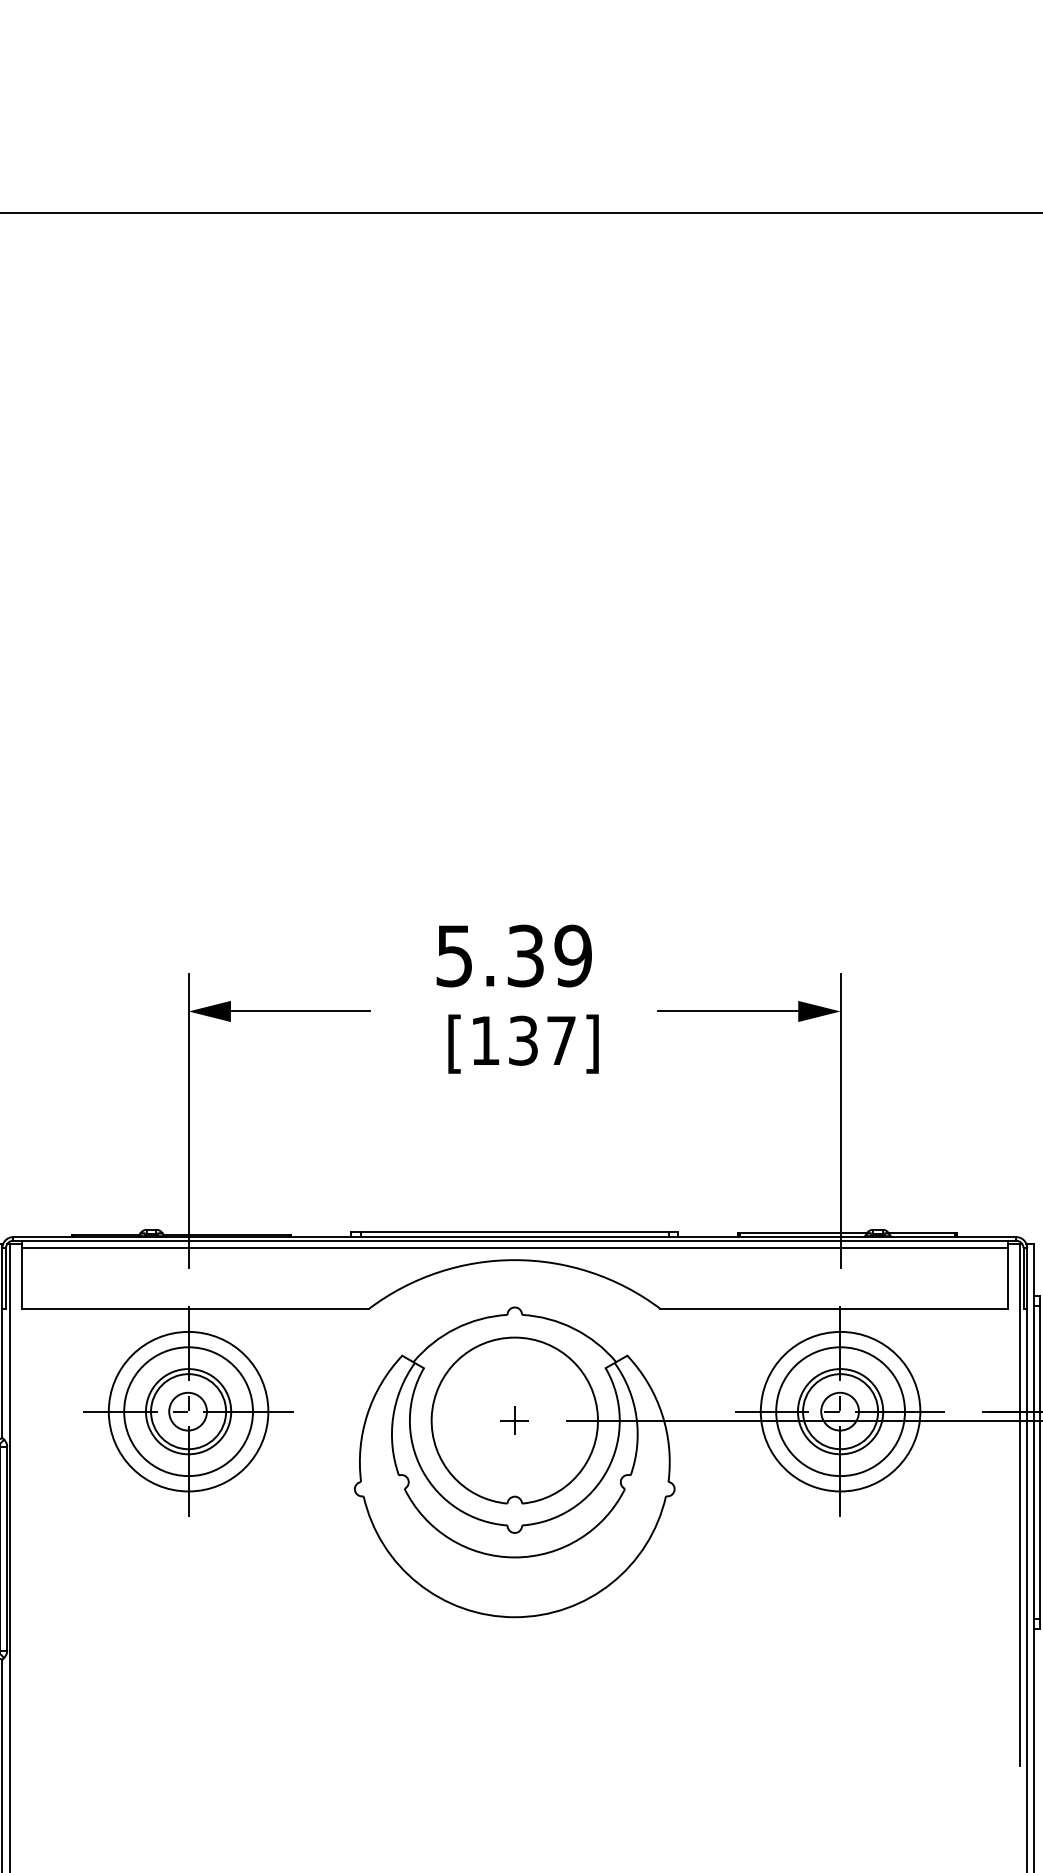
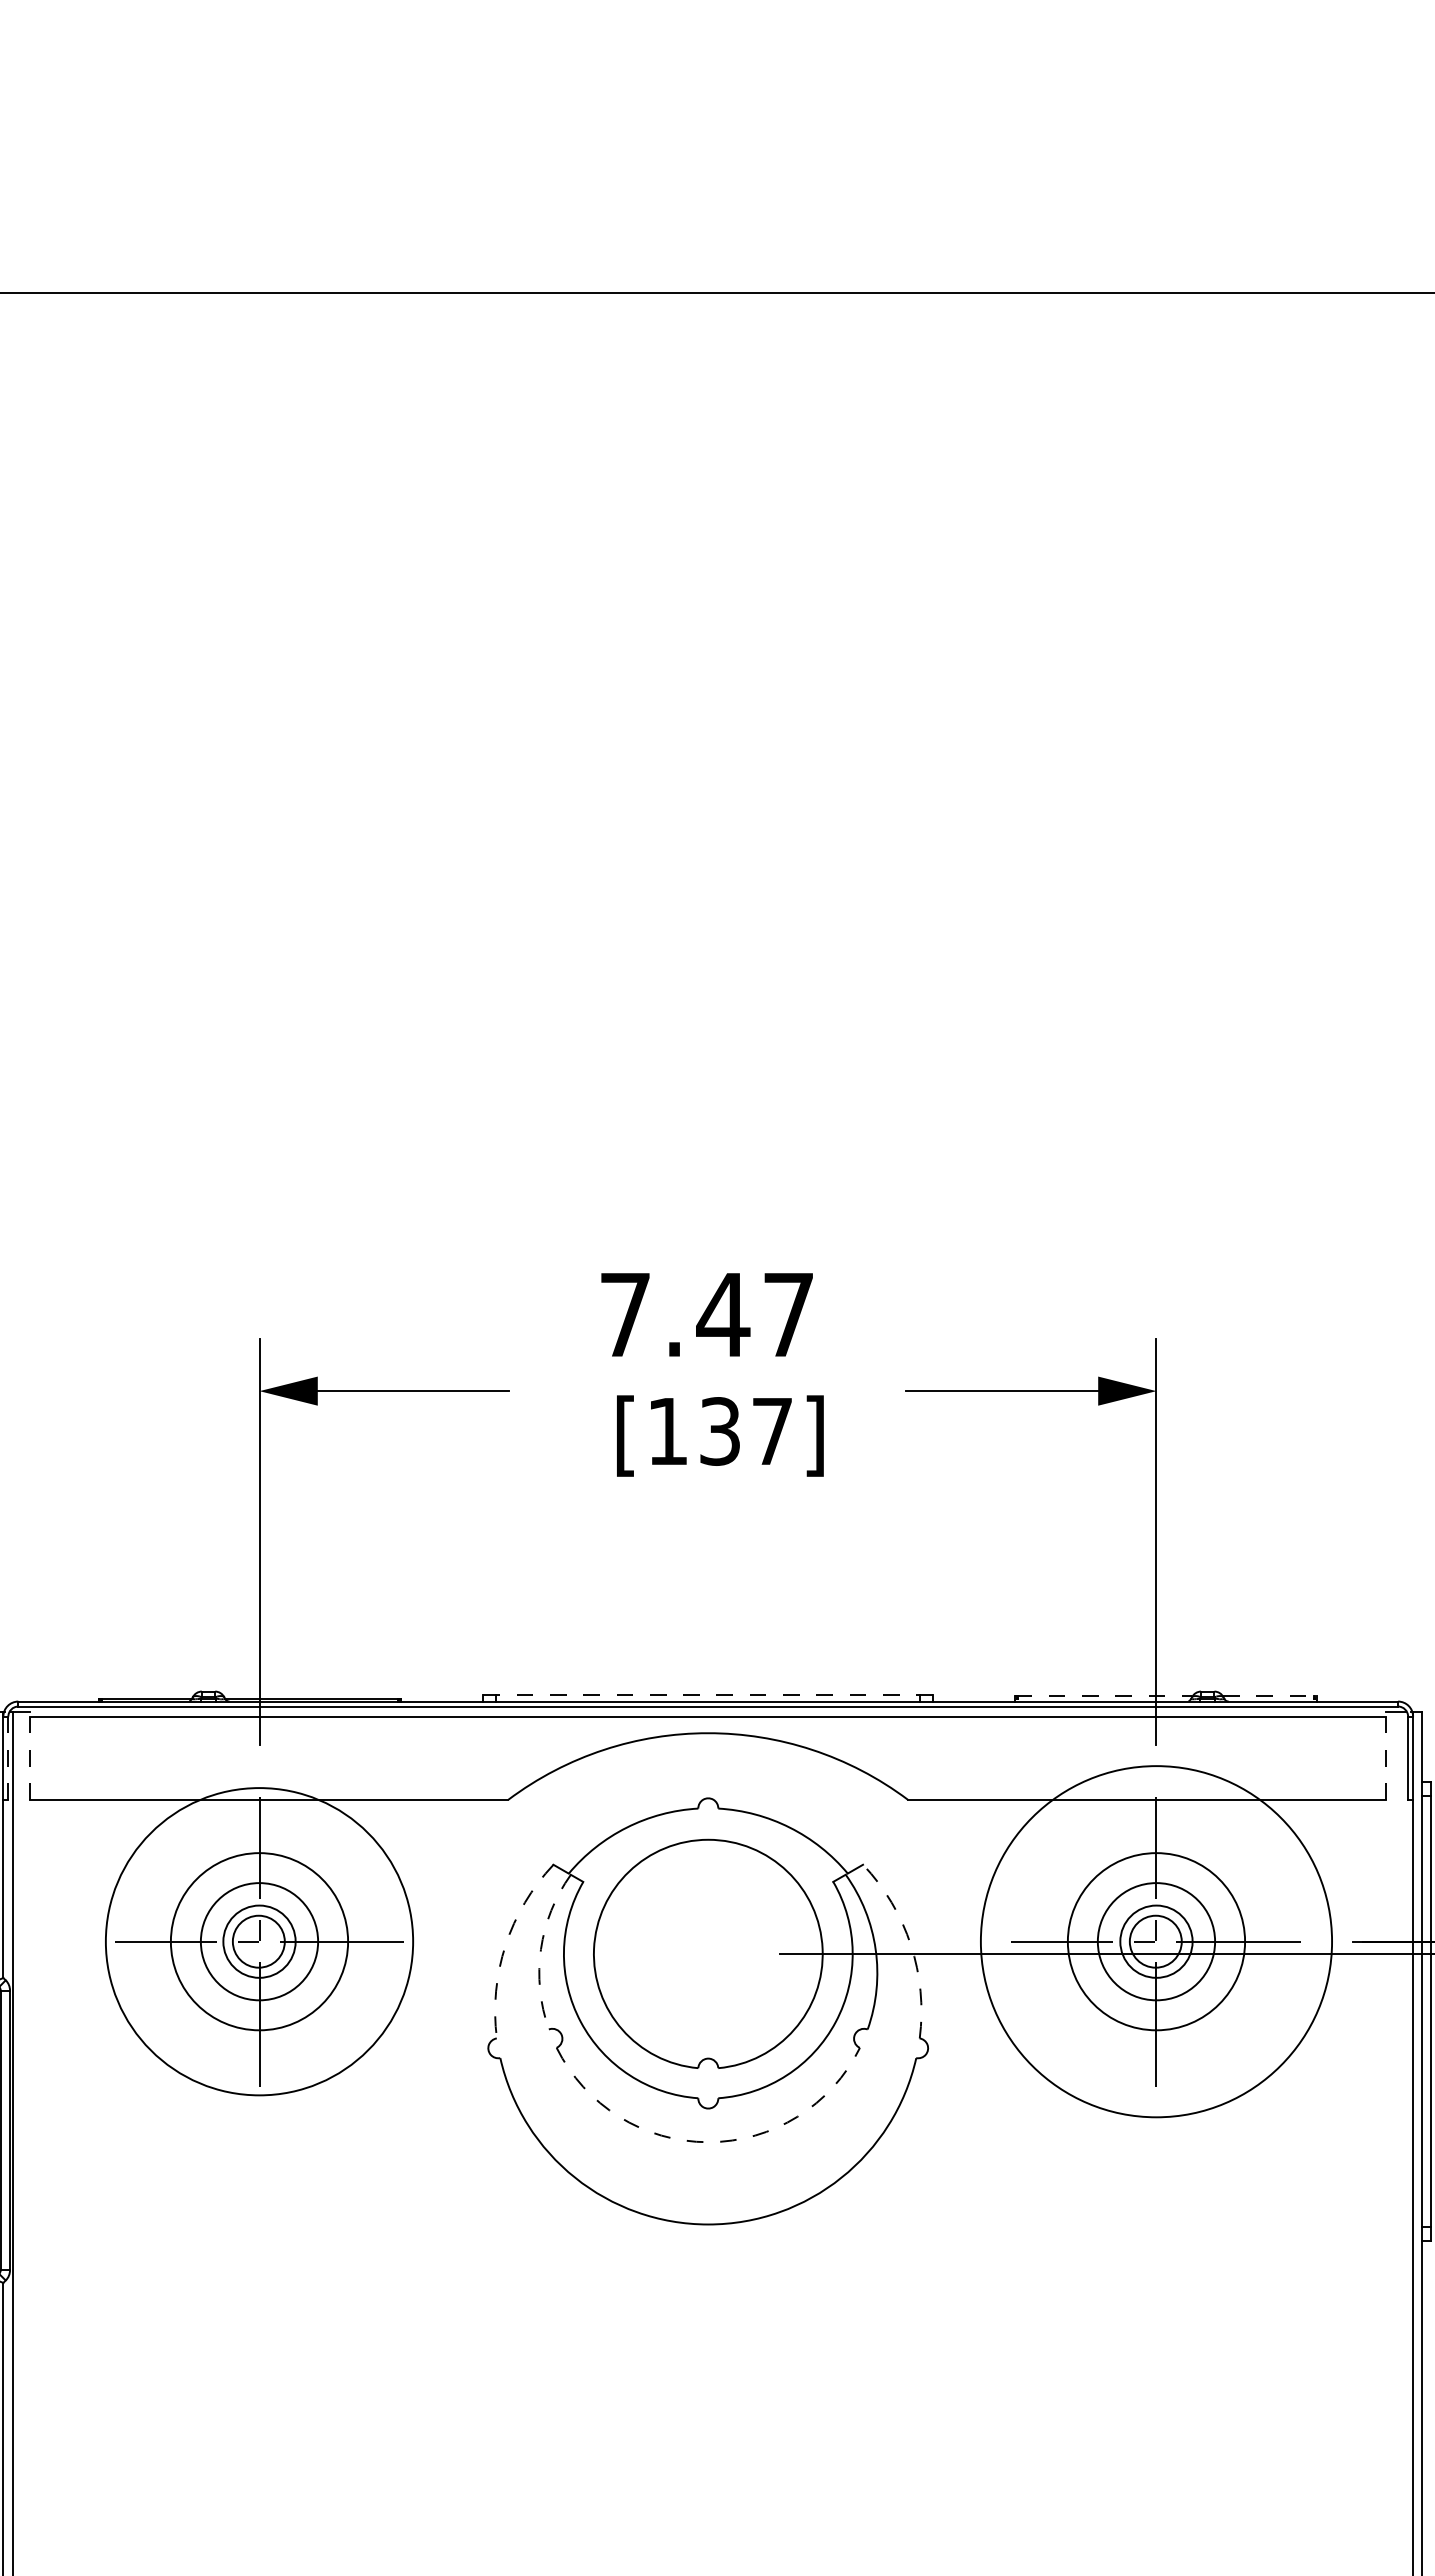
text: (514, 955) -> (707, 1314), 5.39 -> 7.47
line: (514, 1231) -> (708, 1694), solid -> dashed
line: (802, 1233) -> (1104, 1696), solid -> dashed
line: (922, 1233) -> (1269, 1696), solid -> dashed
line: (22, 1274) -> (30, 1753), solid -> dashed
line: (1007, 1274) -> (1386, 1753), solid -> dashed
line: (6, 1278) -> (8, 1758), solid -> dashed
circle: (188, 1411) -> (259, 1941), size x0.7
circle: (188, 1411) -> (259, 1941), size x1.4
circle: (840, 1411) -> (1156, 1941), size x0.7
circle: (840, 1411) -> (1156, 1941), size x1.6
arc: (367, 1414) -> (505, 1945), solid -> dashed
arc: (662, 1414) -> (911, 1945), solid -> dashed
arc: (392, 1417) -> (540, 1949), solid -> dashed
part: (514, 1420) -> (707, 1953), removed
line: (1020, 1505) -> (1403, 2070), removed
arc: (514, 1557) -> (708, 2142), solid -> dashed

